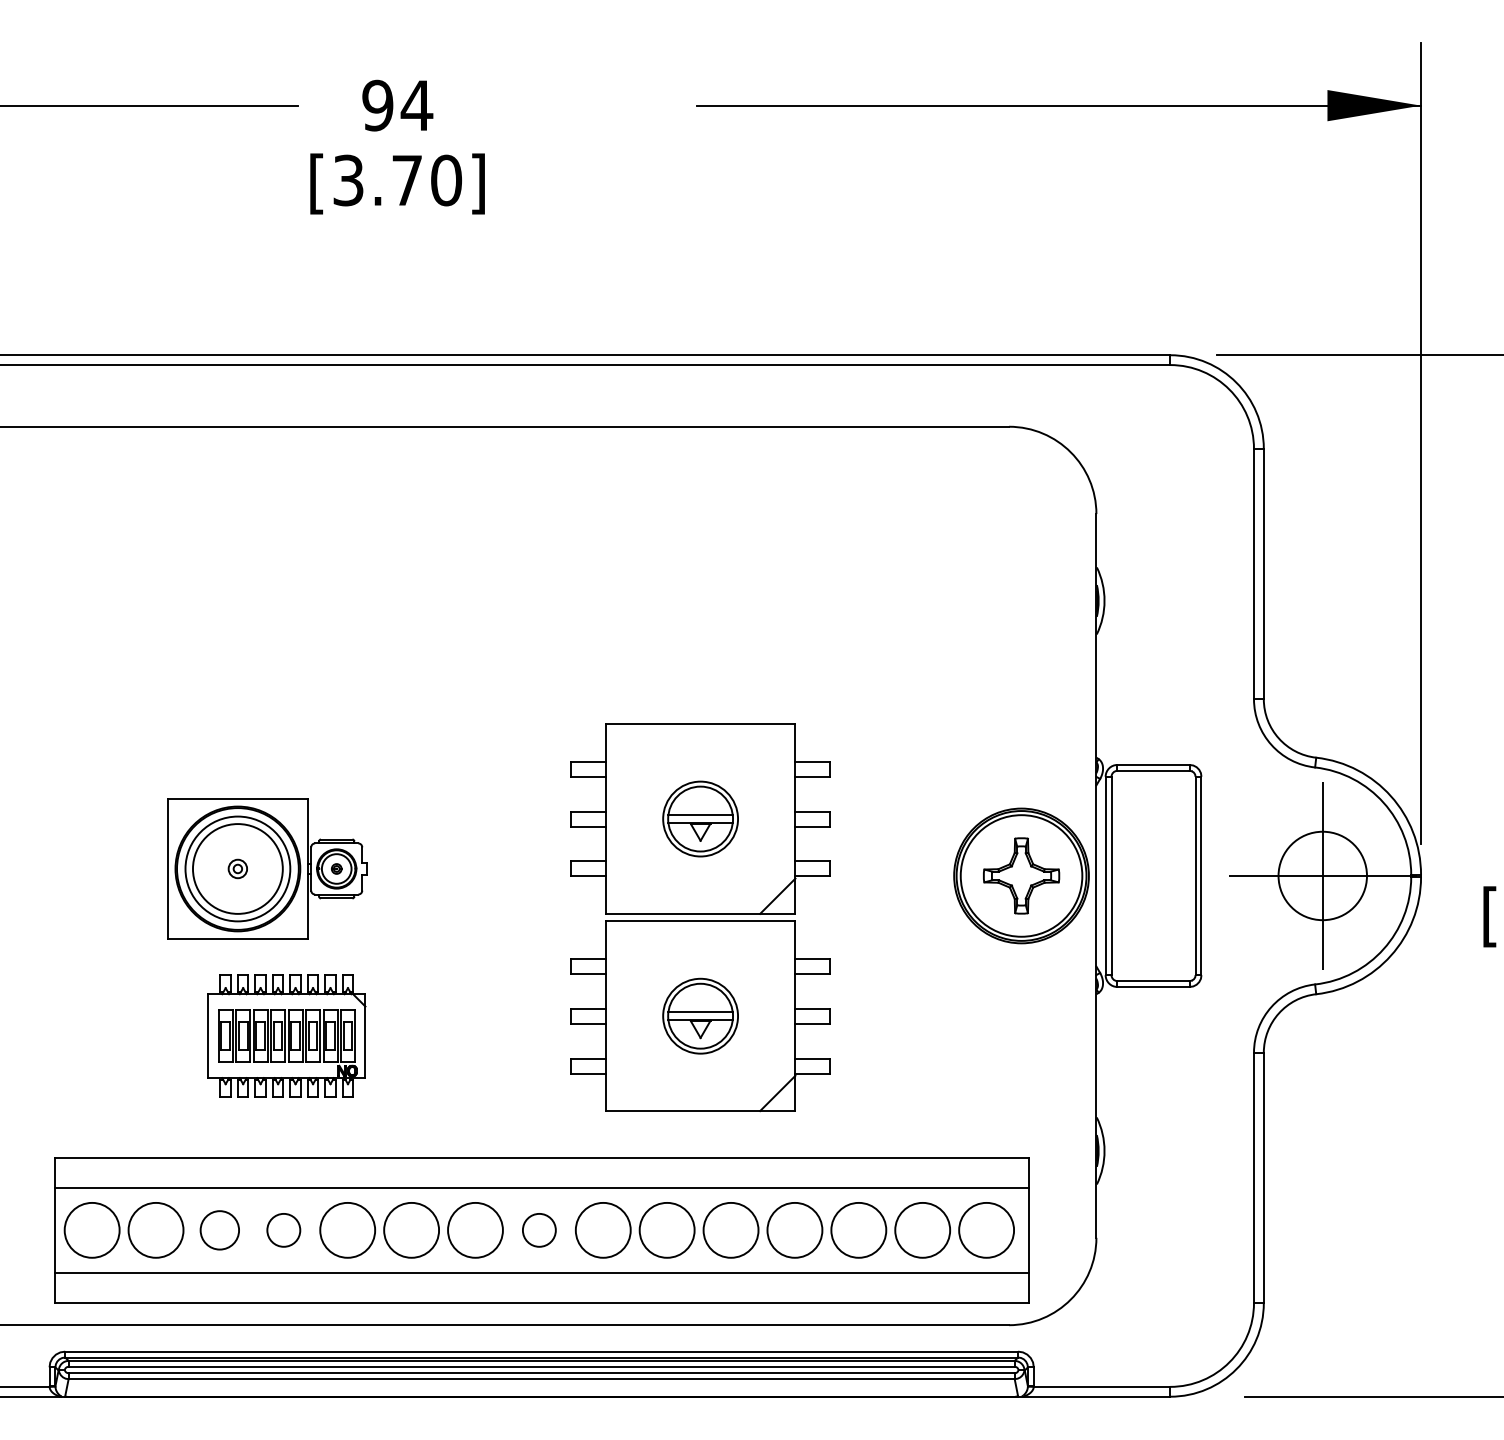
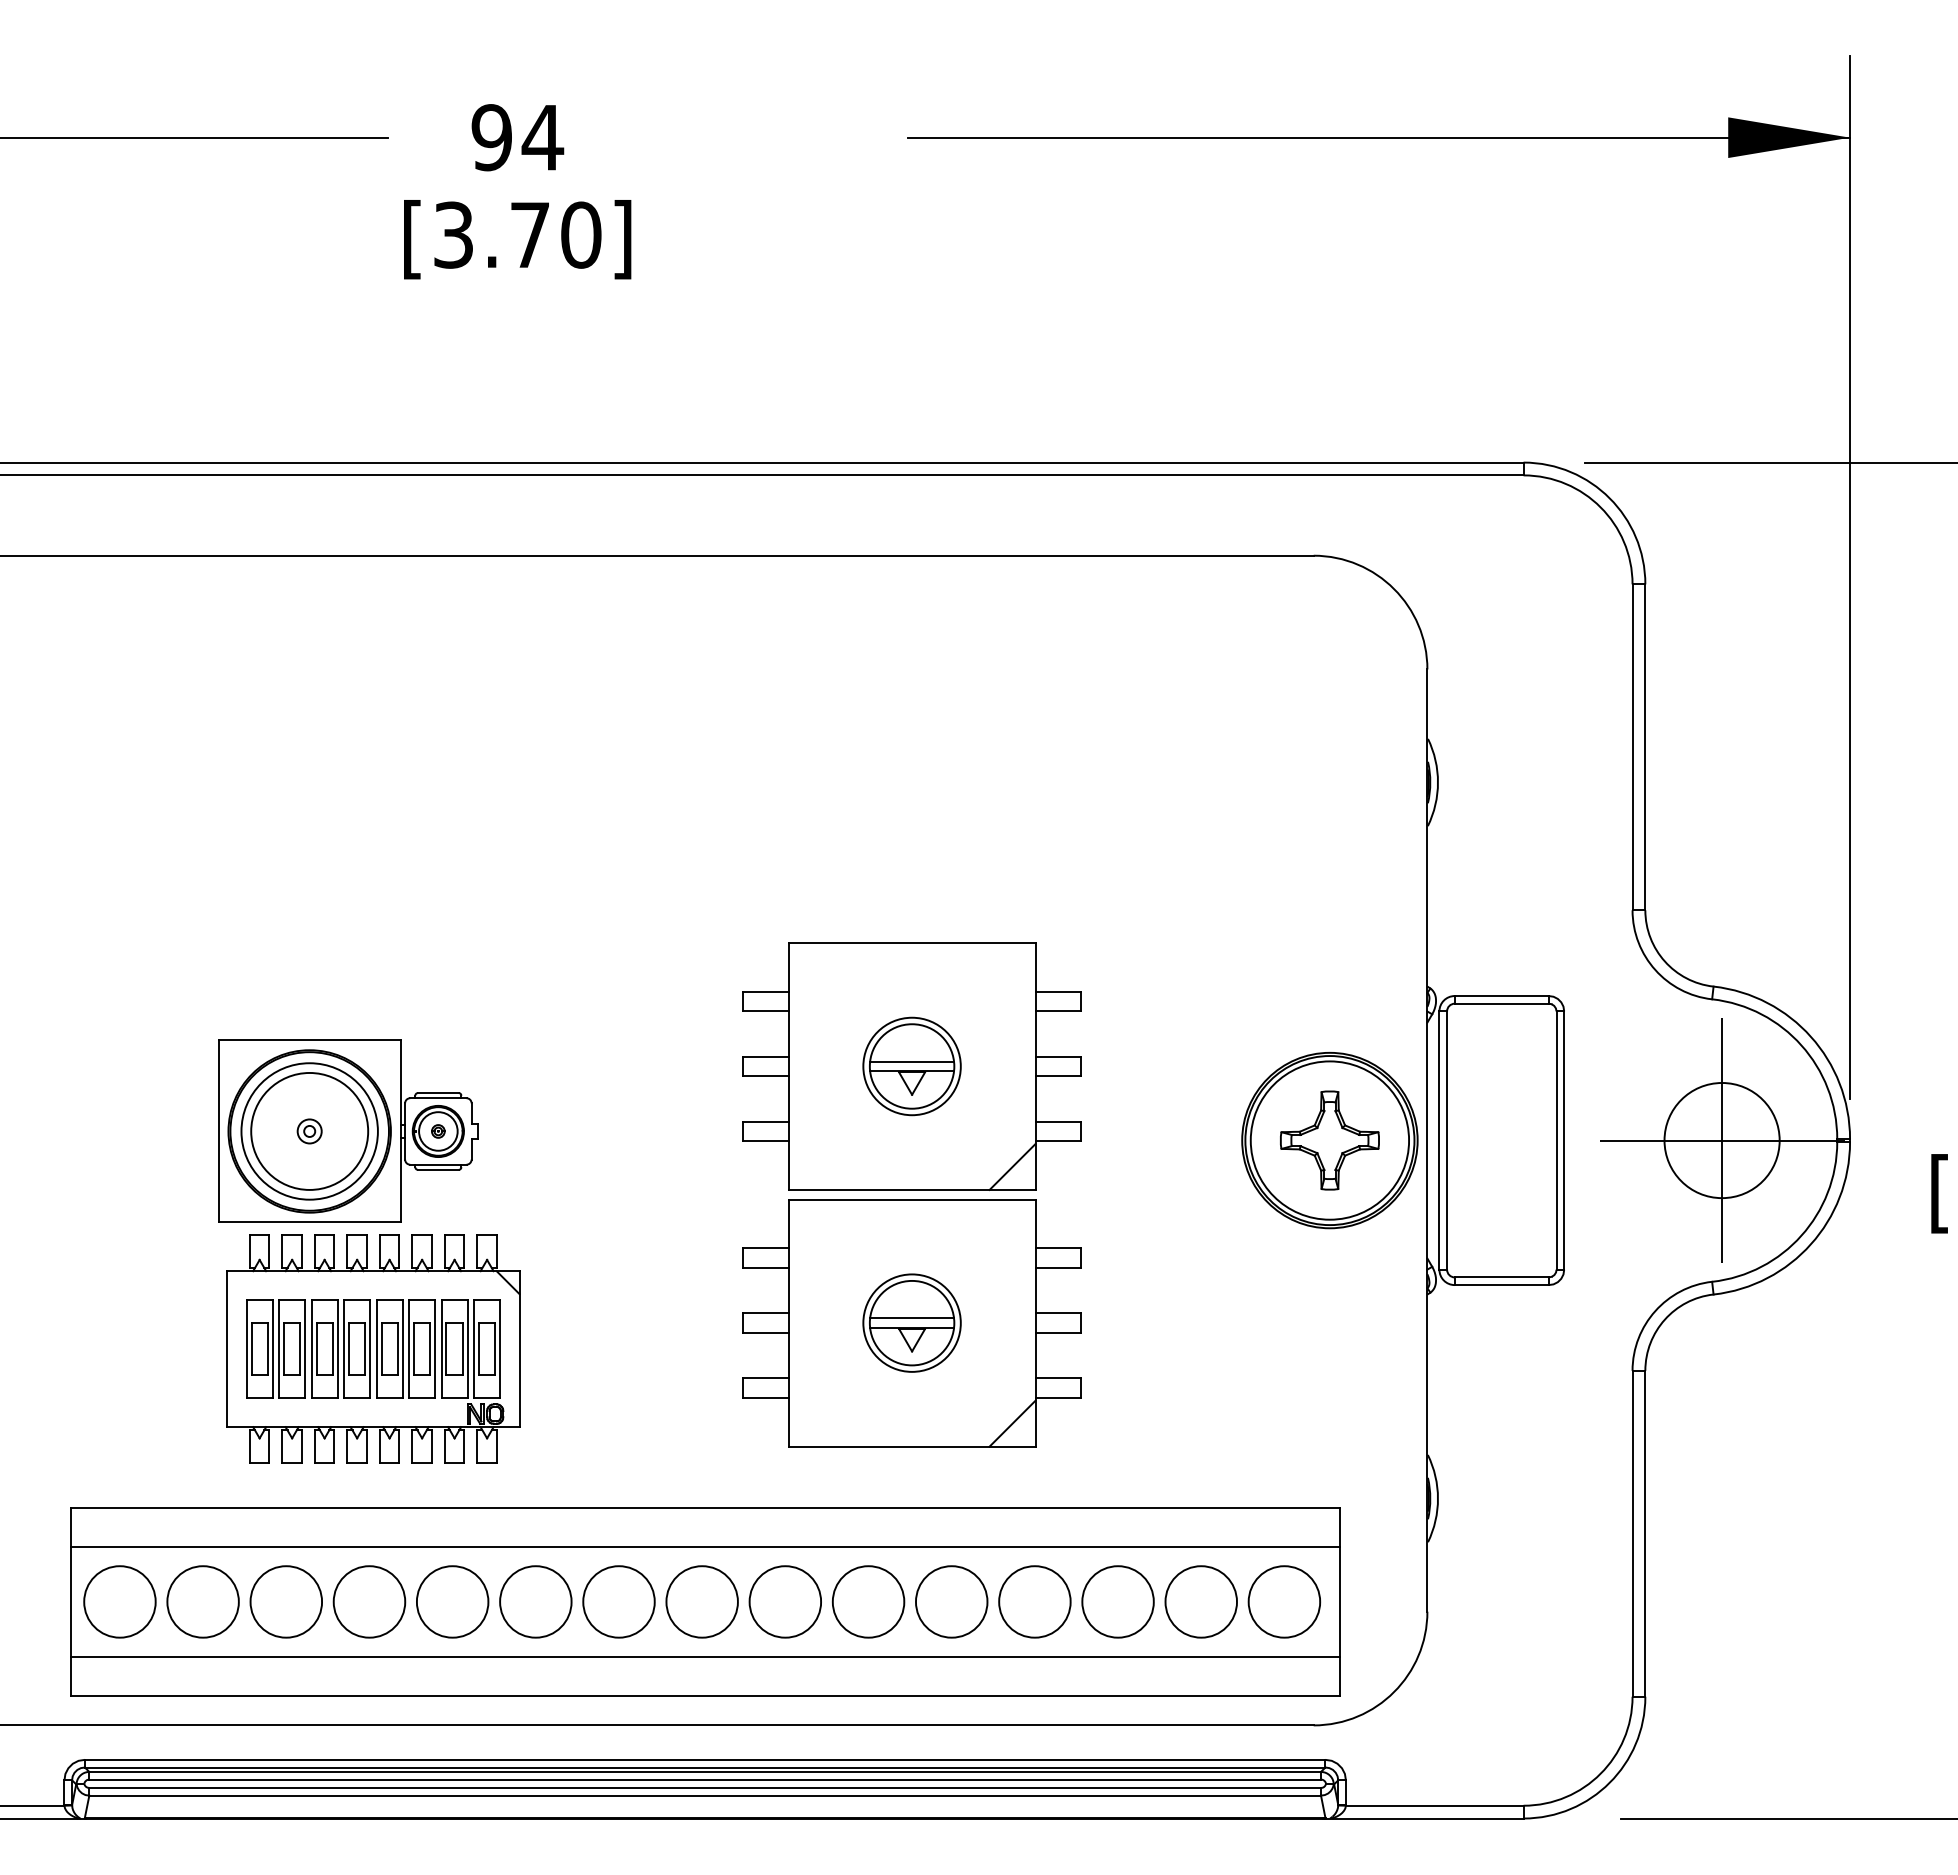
part: (286, 1035) -> (373, 1348), size x1.43
circle: (219, 1230) -> (285, 1601), size x1.43
circle: (283, 1230) -> (369, 1601), size x1.67
circle: (538, 1230) -> (701, 1601), size x1.67

